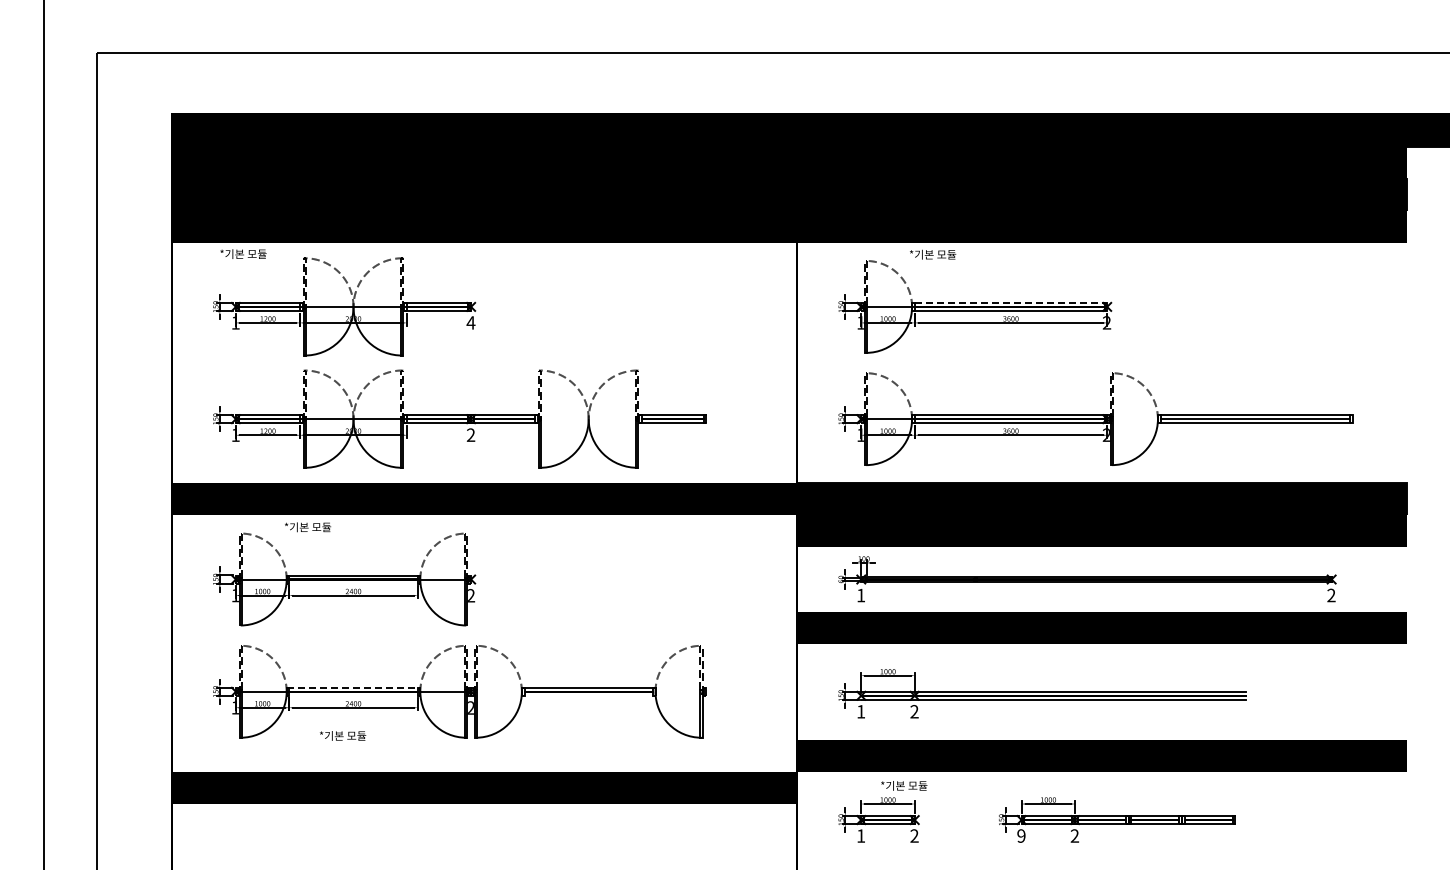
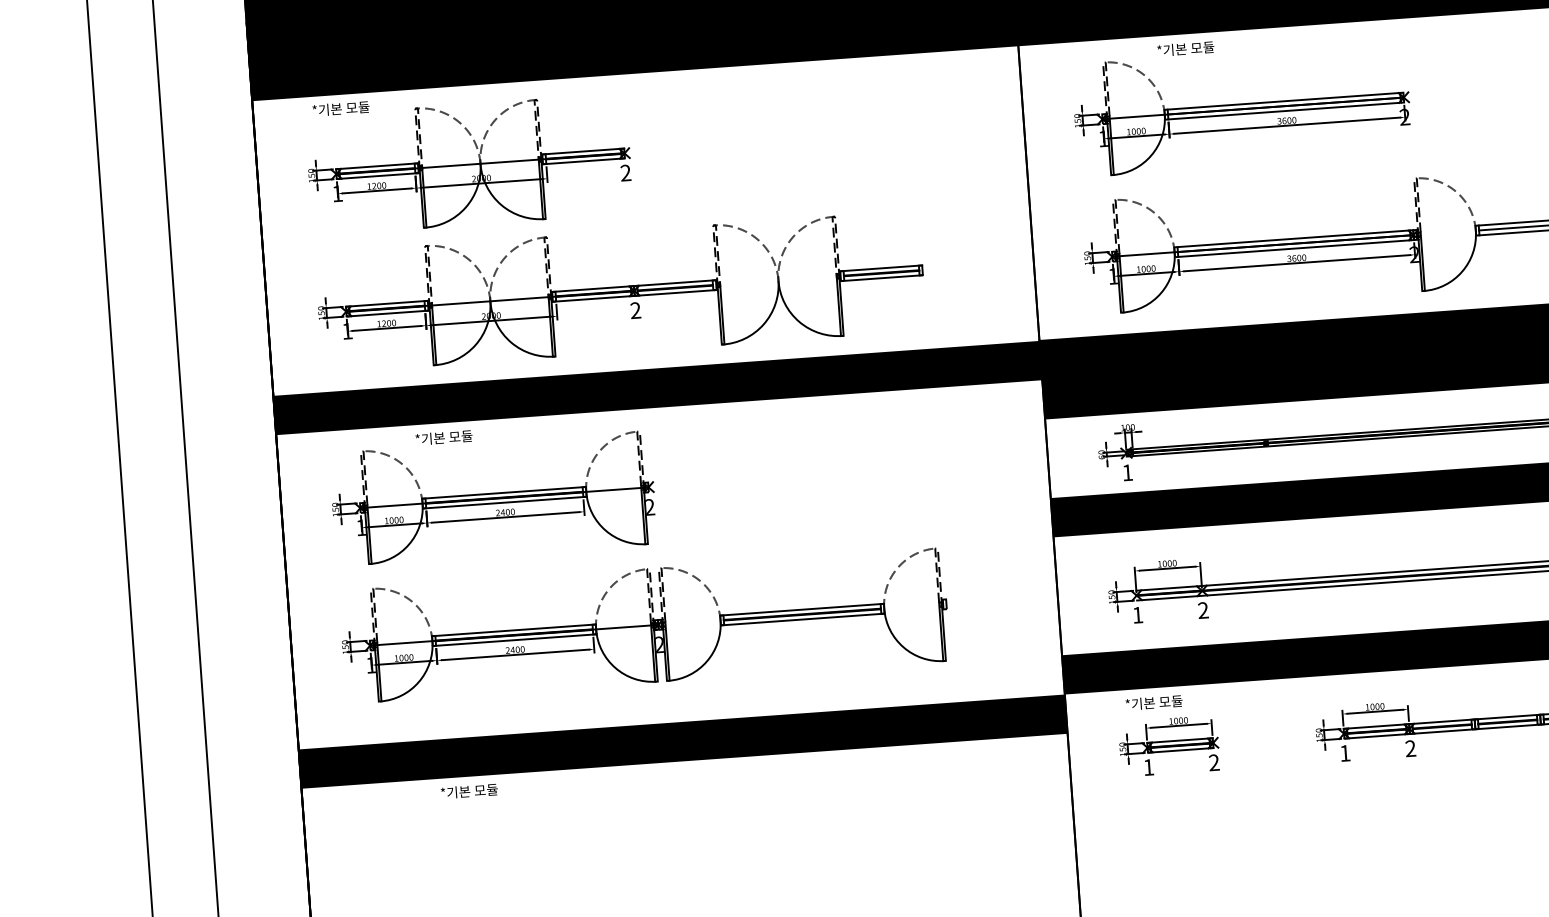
line: (1009, 302) -> (1283, 100), dashed -> solid
text: (470, 322) -> (625, 172), 4 -> 2
line: (353, 583) -> (504, 502), added
line: (353, 687) -> (513, 630), dashed -> solid
line: (353, 695) -> (514, 639), added
line: (588, 695) -> (802, 619), added
text: (343, 735) -> (470, 790), moved
text: (904, 785) -> (1154, 702), moved
text: (1021, 835) -> (1345, 752), 9 -> 1

